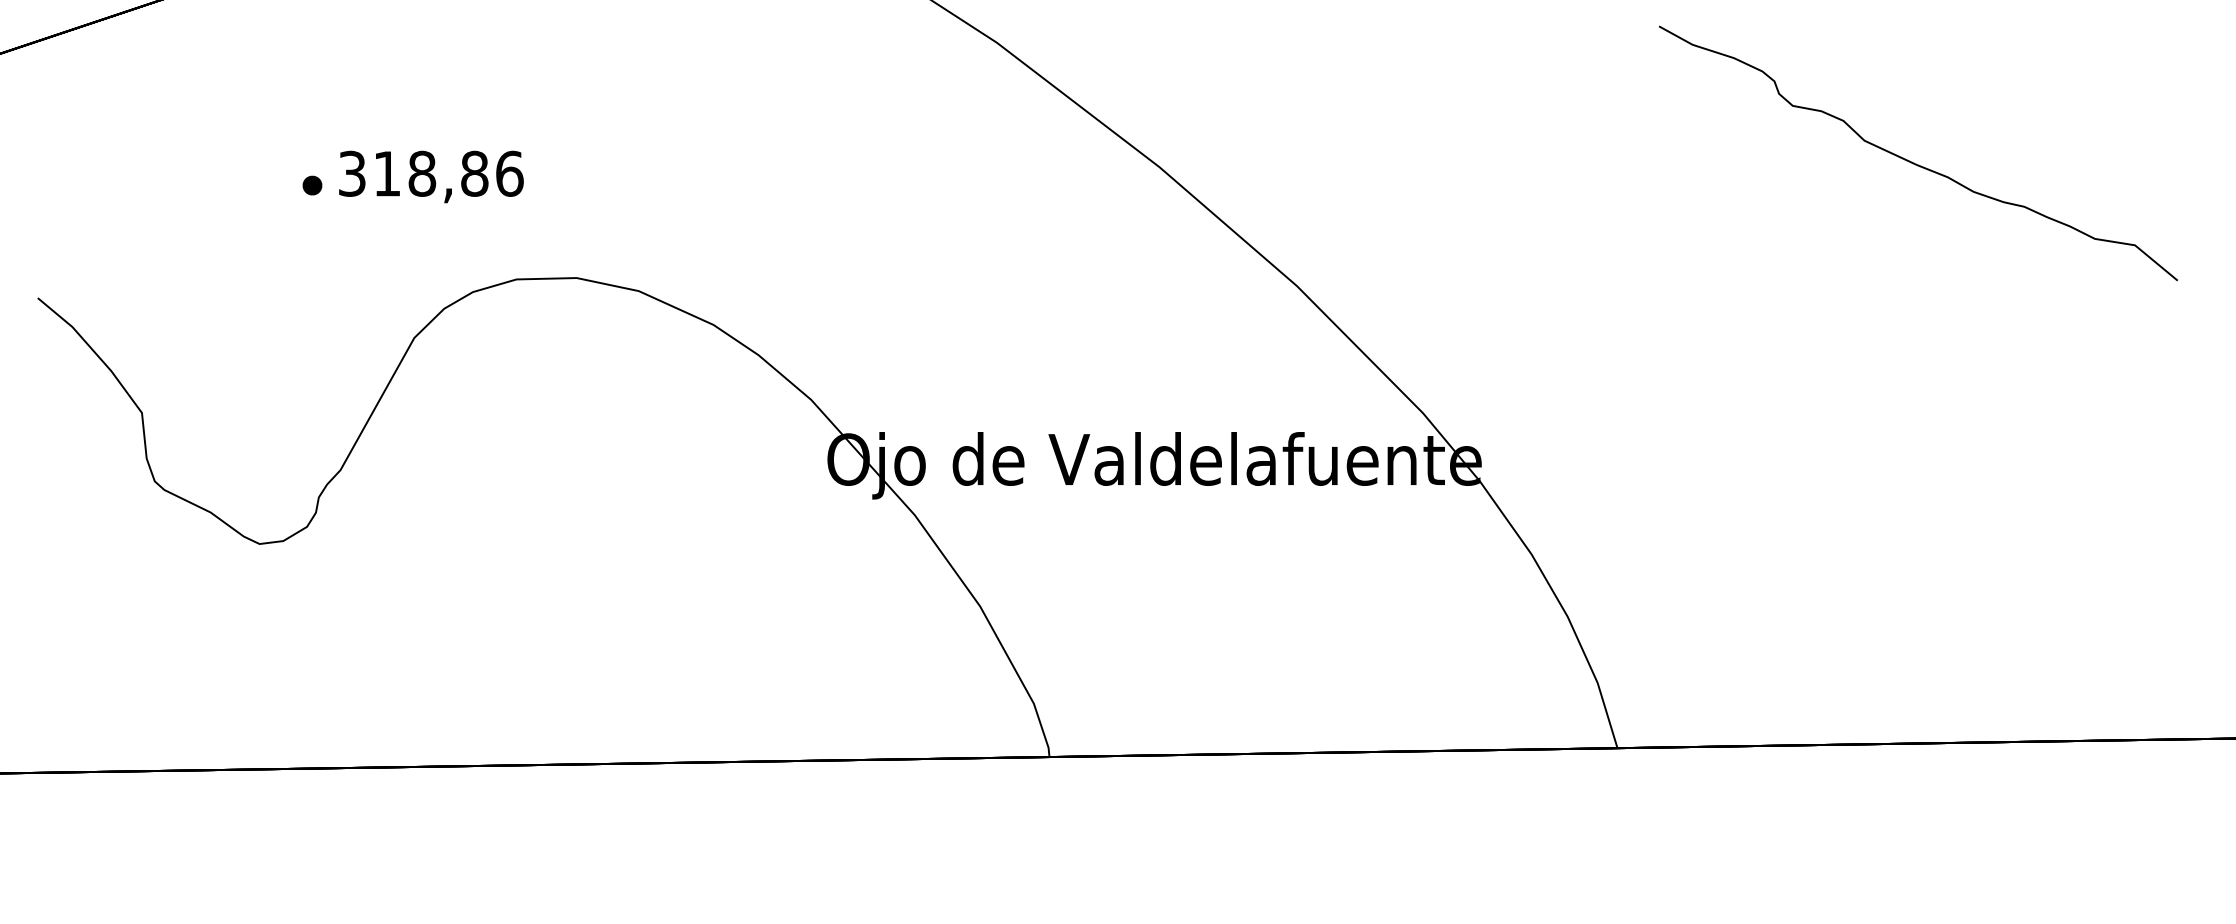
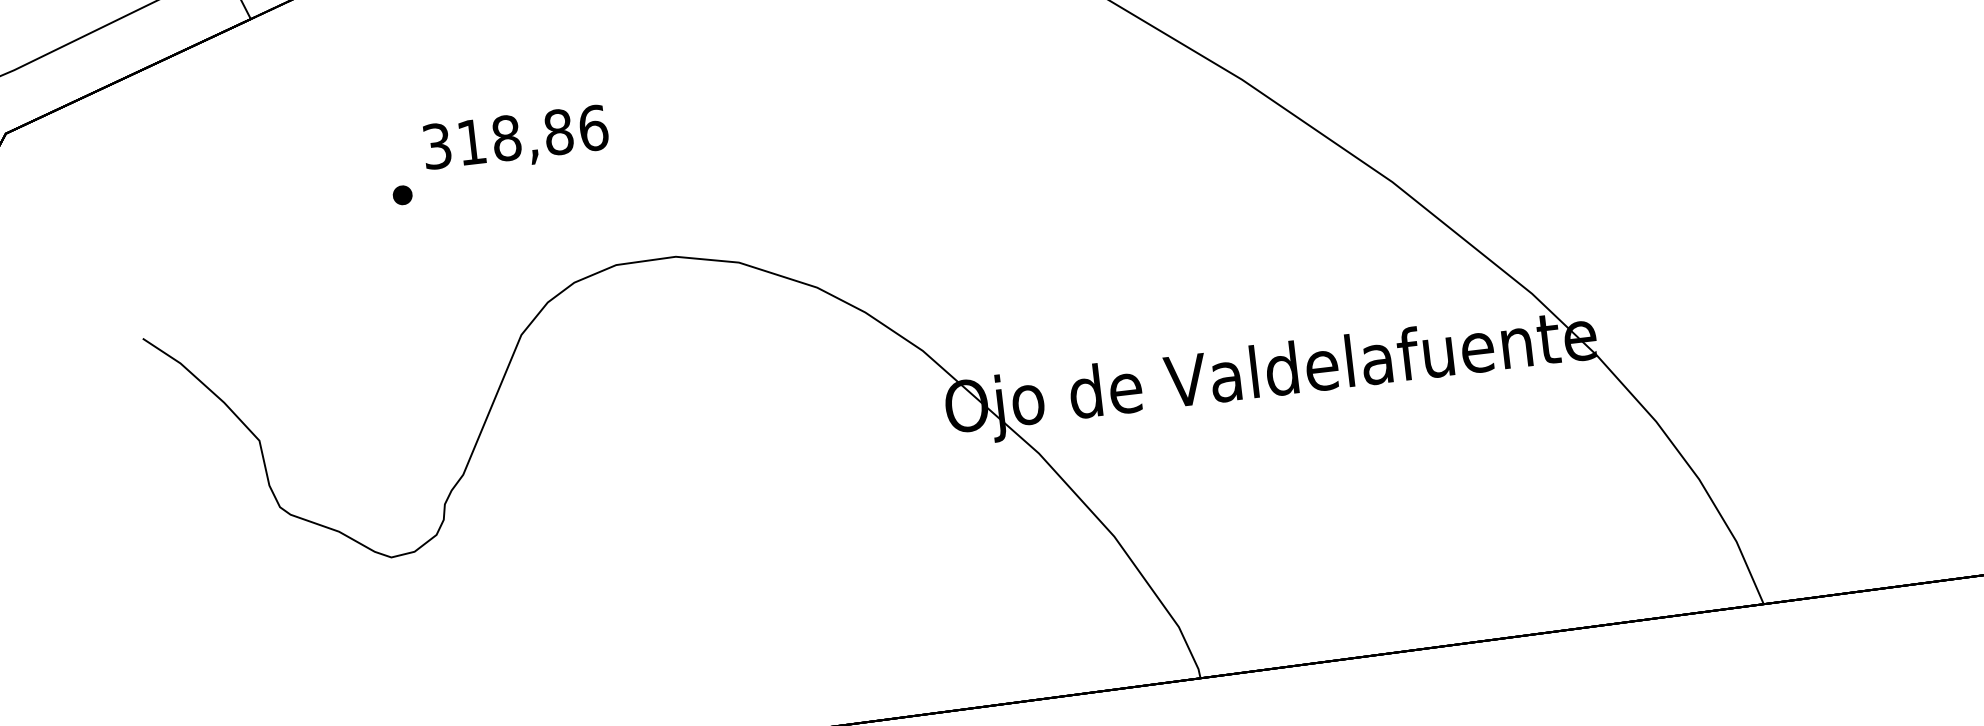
text: (431, 176) -> (516, 139), moved

